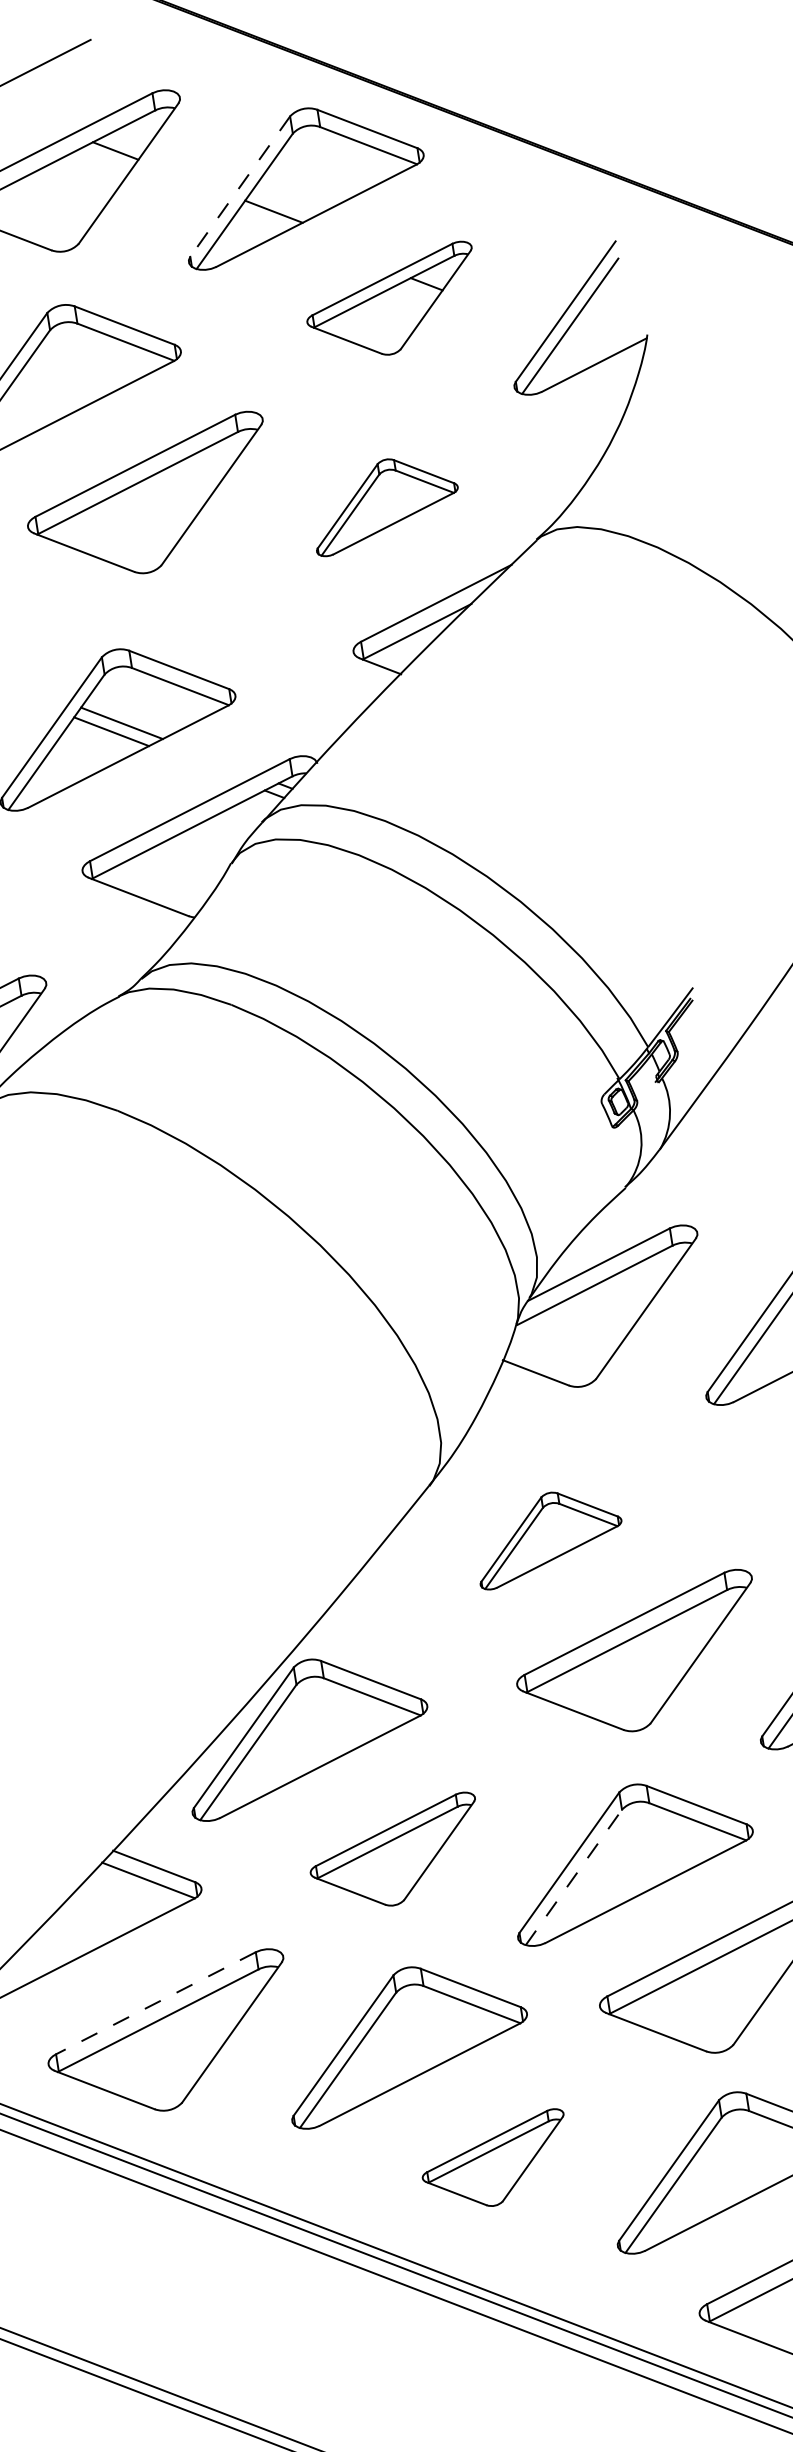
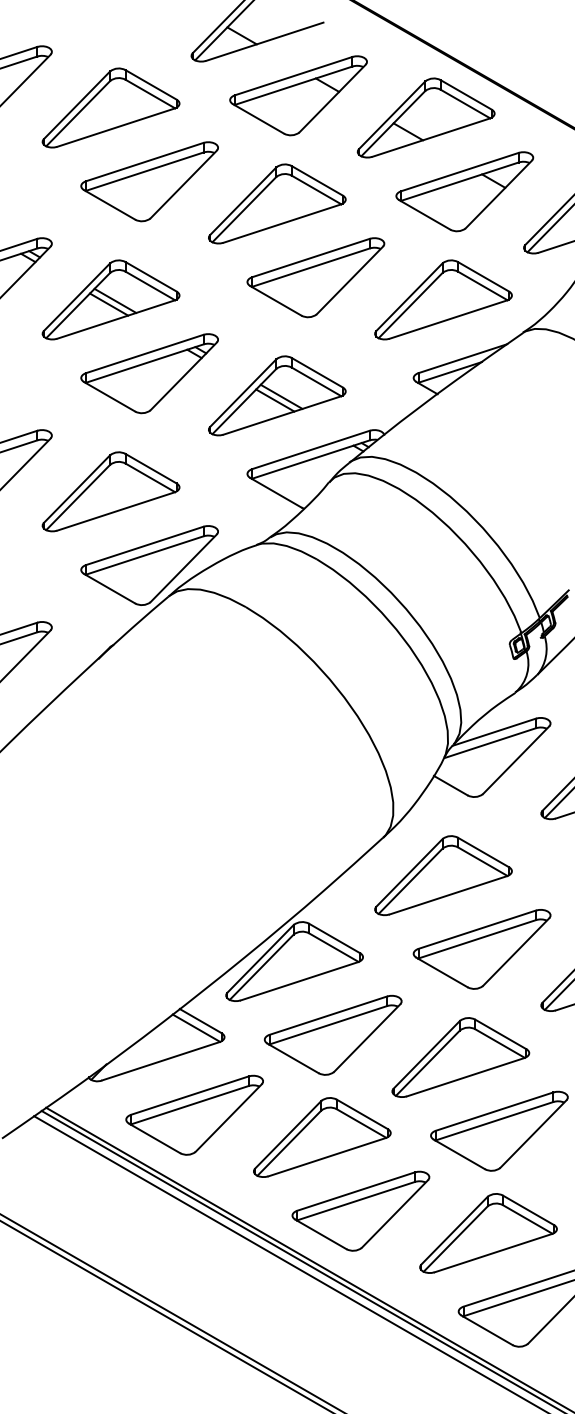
line: (239, 187) -> (391, 115), dashed -> solid
part: (391, 302) -> (464, 191), size x1.43
part: (384, 502) -> (443, 299), size x1.67
part: (548, 1536) -> (443, 875), size x1.67
part: (394, 1853) -> (332, 1034), size x1.43
line: (573, 1878) -> (427, 1063), dashed -> solid
line: (155, 2003) -> (189, 1095), dashed -> solid
part: (494, 2160) -> (360, 1210), size x1.67

